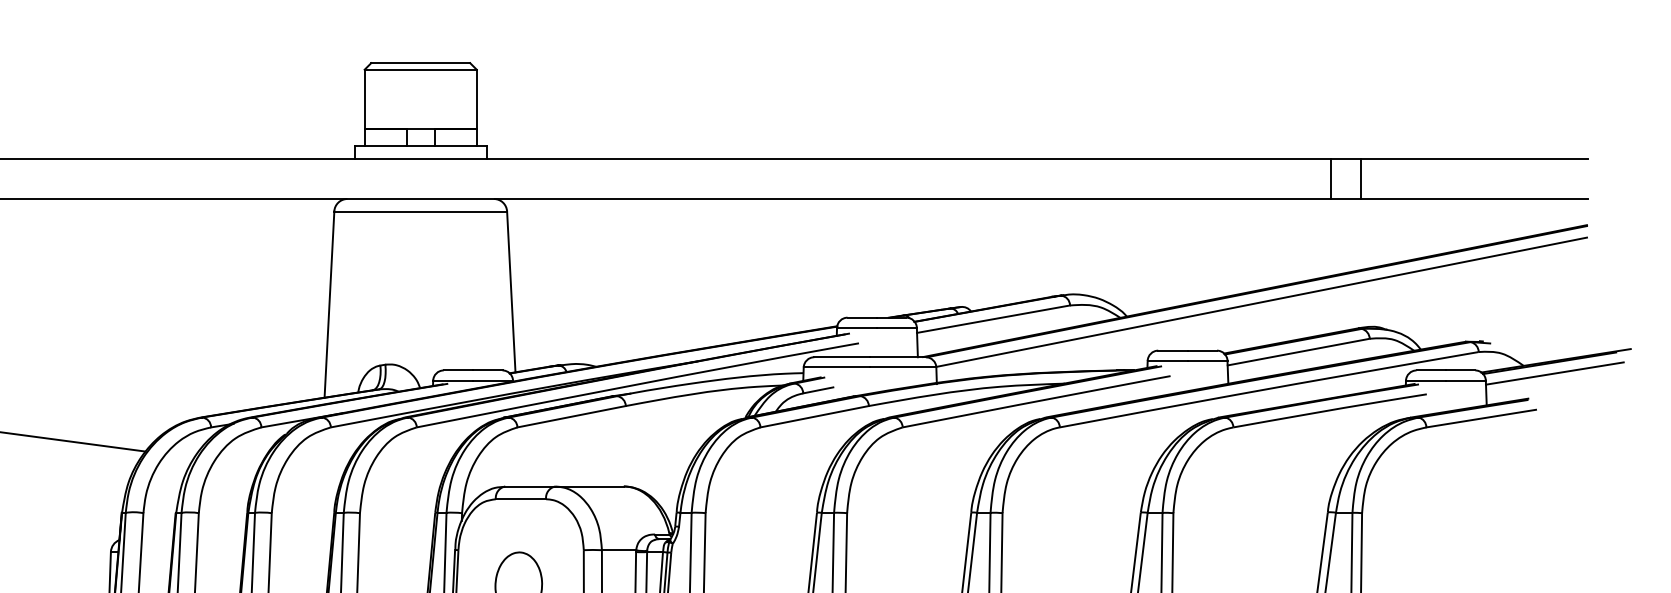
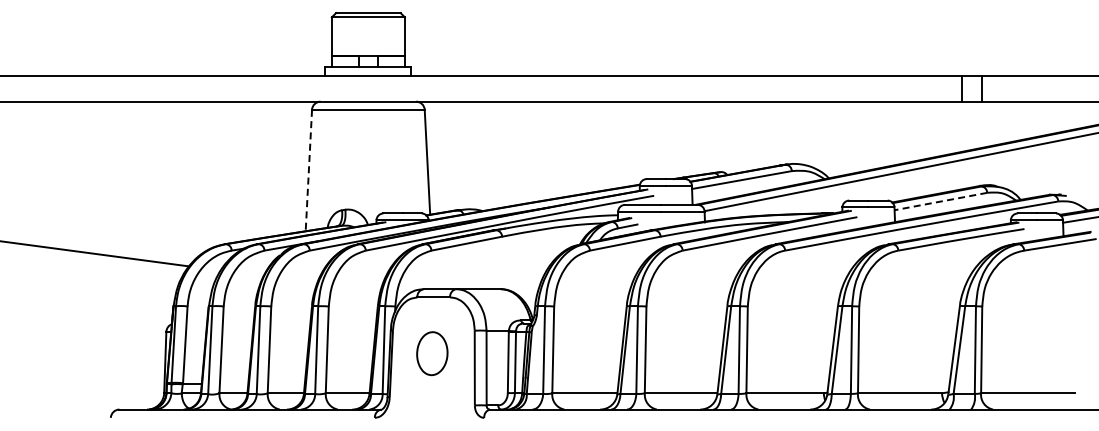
line: (328, 304) -> (308, 170), solid -> dashed
line: (1298, 352) -> (940, 201), solid -> dashed

